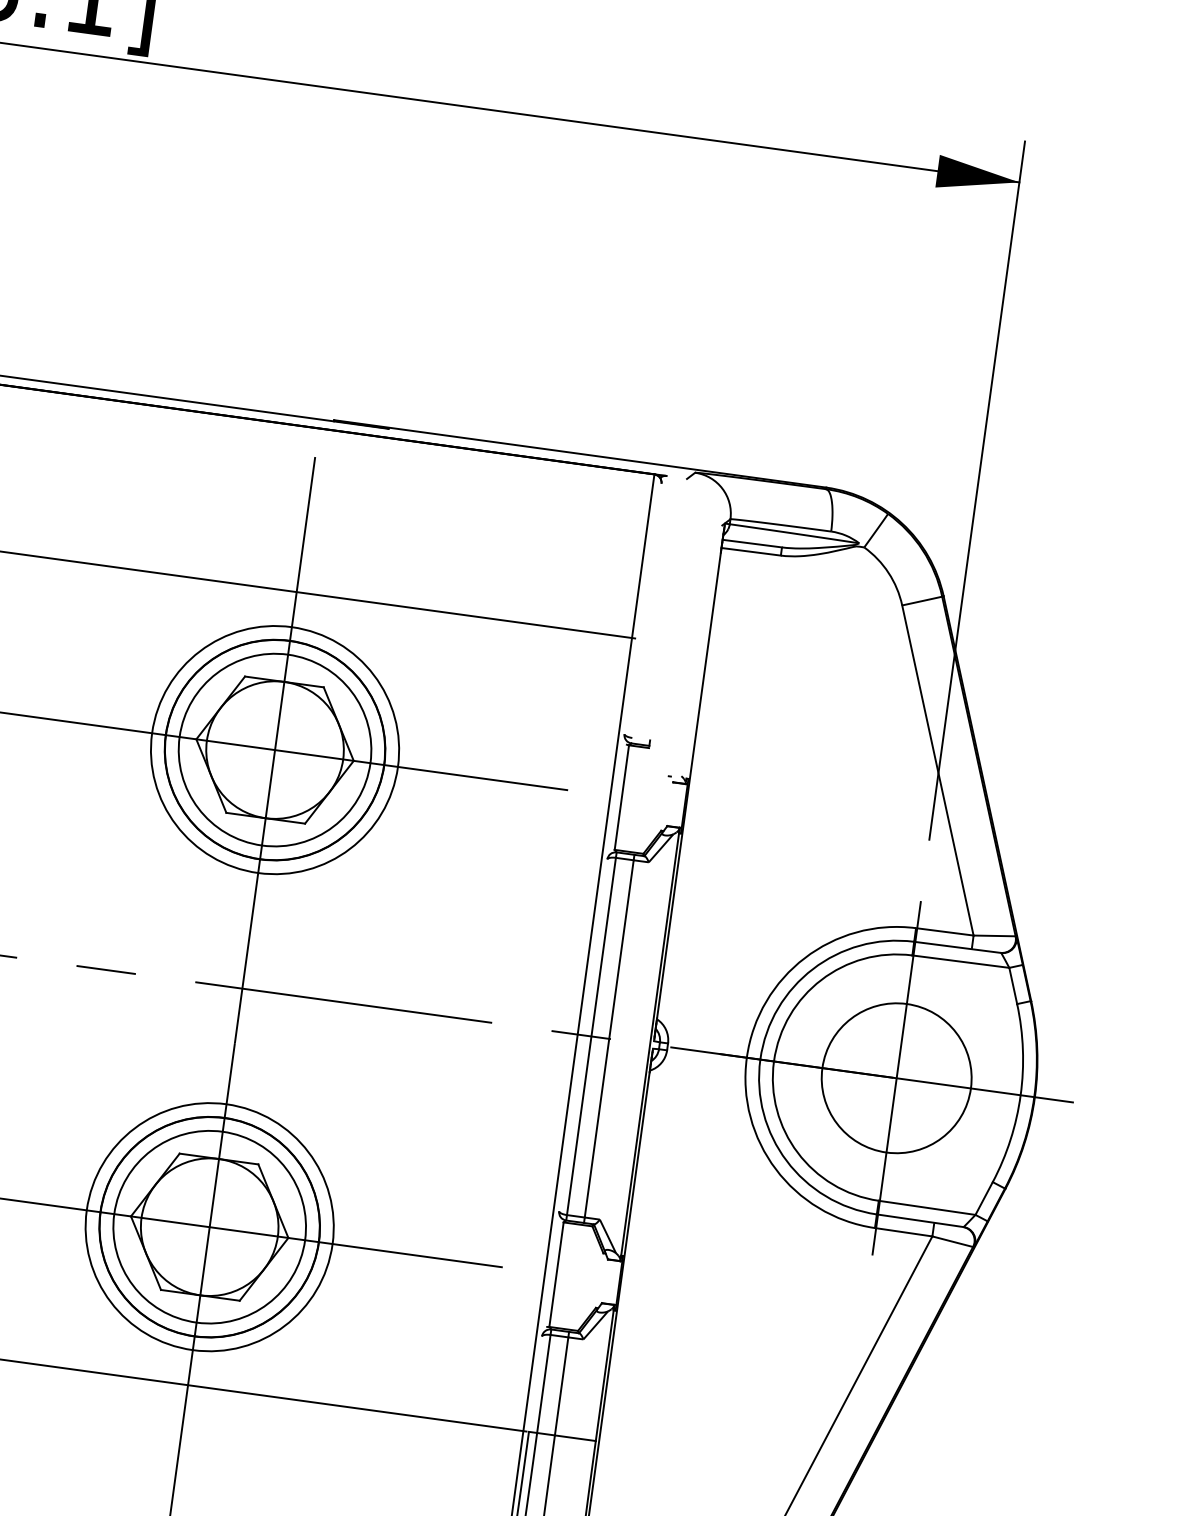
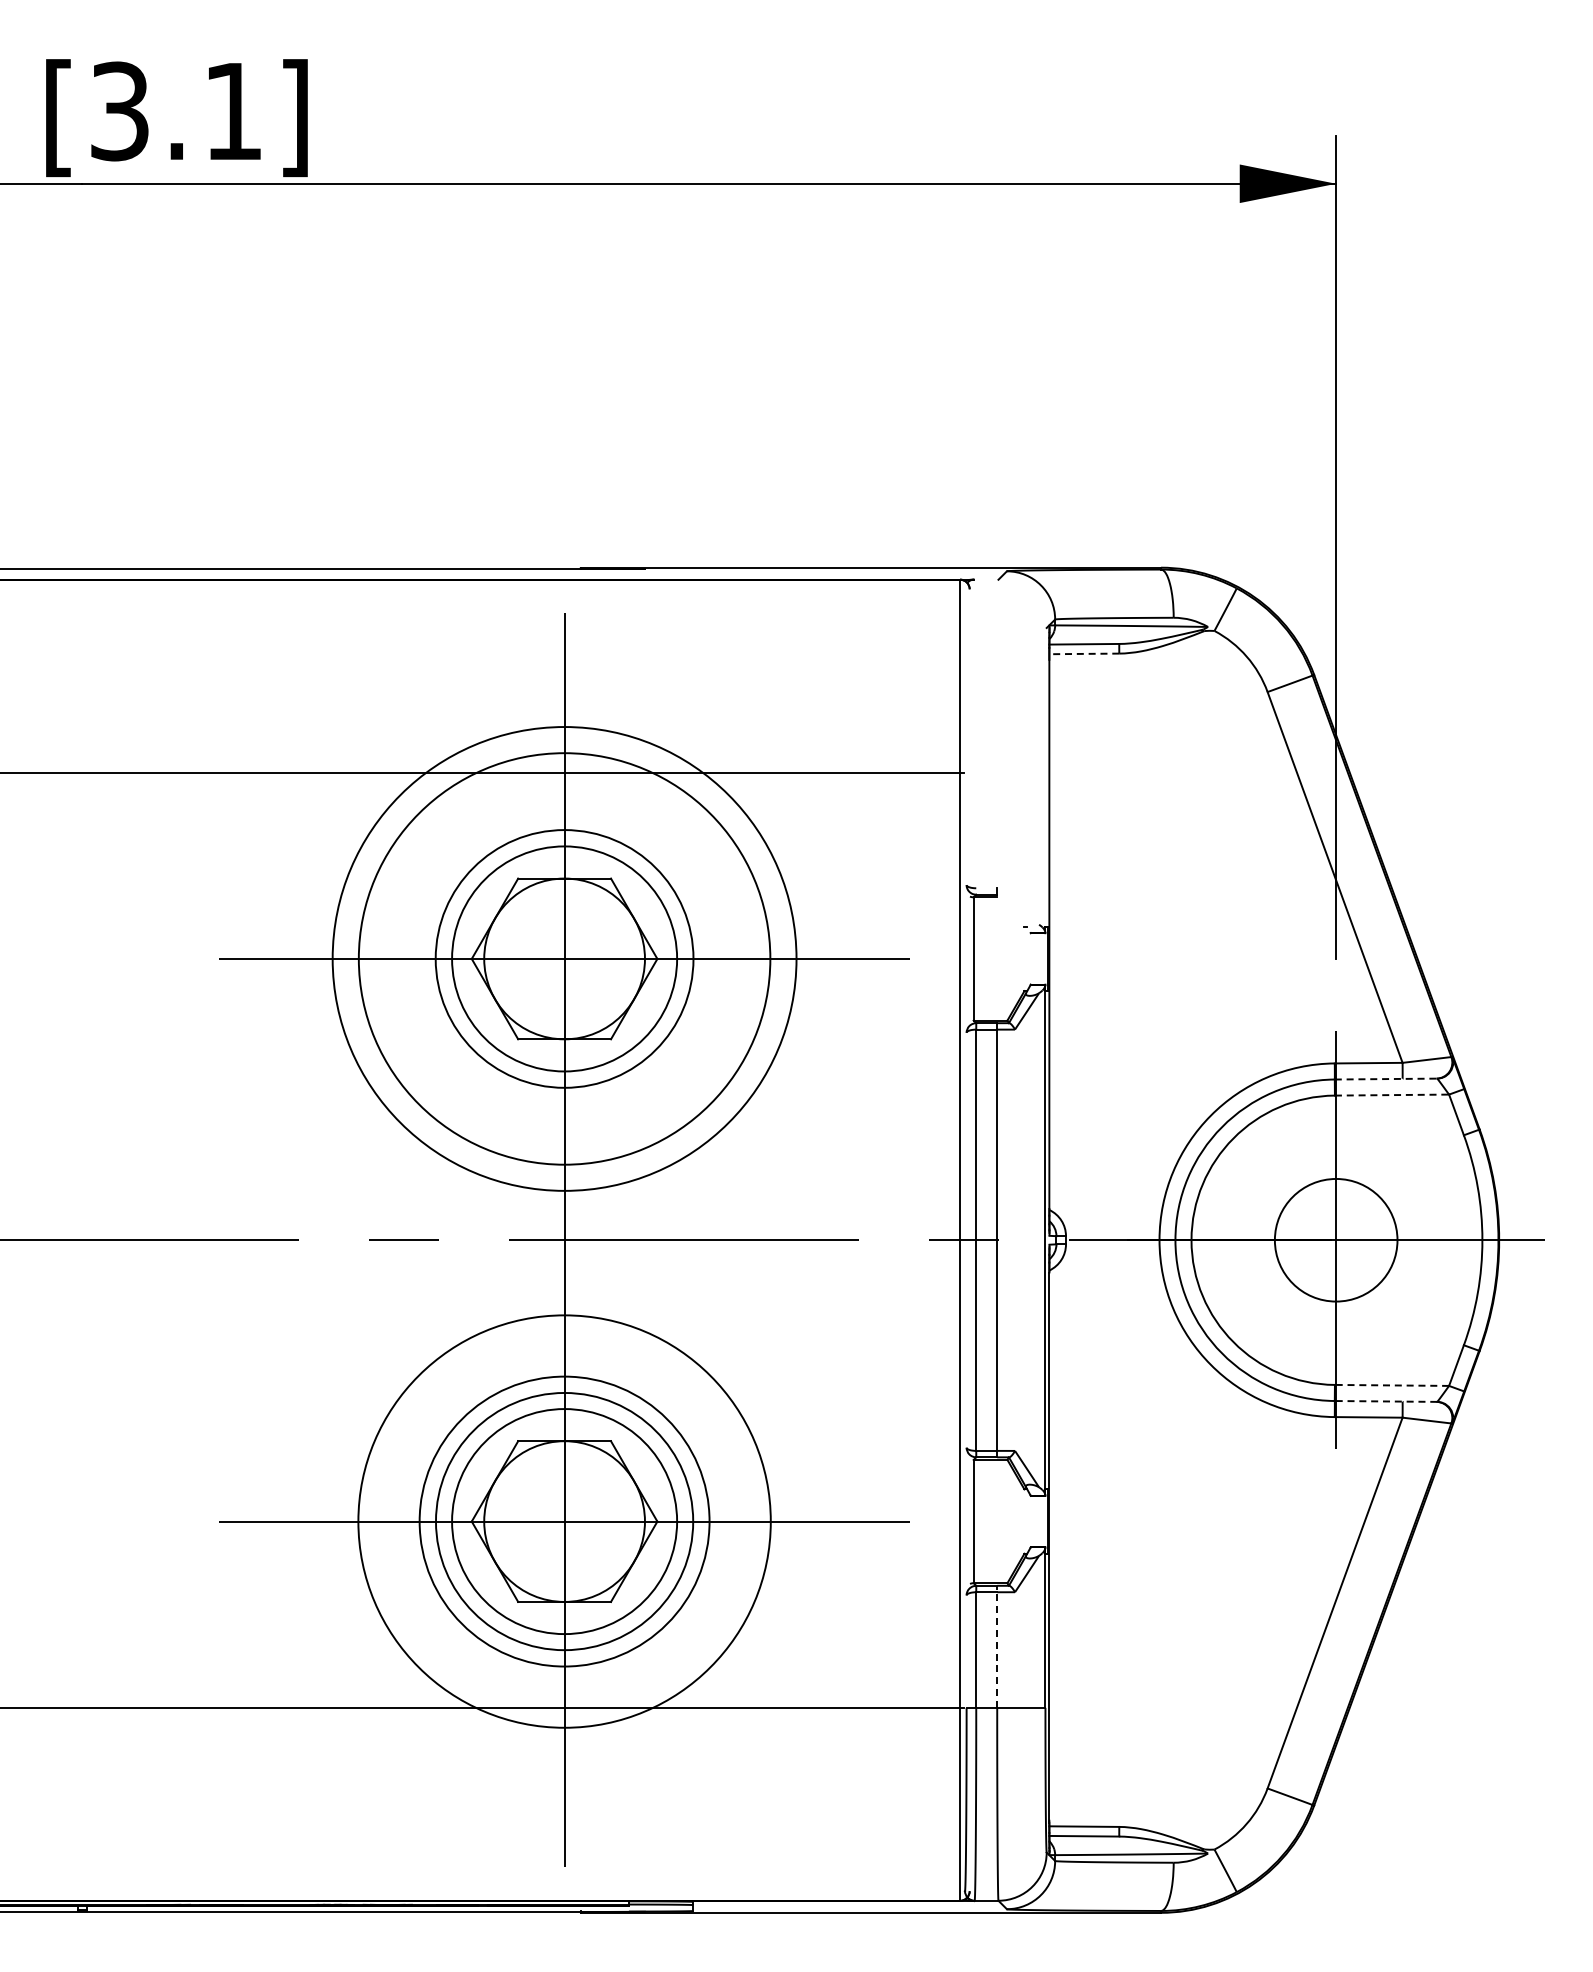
line: (751, 551) -> (1084, 653), solid -> dashed
circle: (275, 749) -> (564, 958), size x1.6
circle: (275, 749) -> (564, 958), size x1.6
line: (958, 947) -> (1386, 1079), solid -> dashed
line: (961, 962) -> (1392, 1095), solid -> dashed
circle: (896, 1077) -> (1335, 1239), size x0.7
line: (926, 1207) -> (1391, 1385), solid -> dashed
line: (919, 1220) -> (1385, 1401), solid -> dashed
circle: (209, 1227) -> (564, 1521), size x1.6
line: (562, 1383) -> (997, 1646), solid -> dashed

